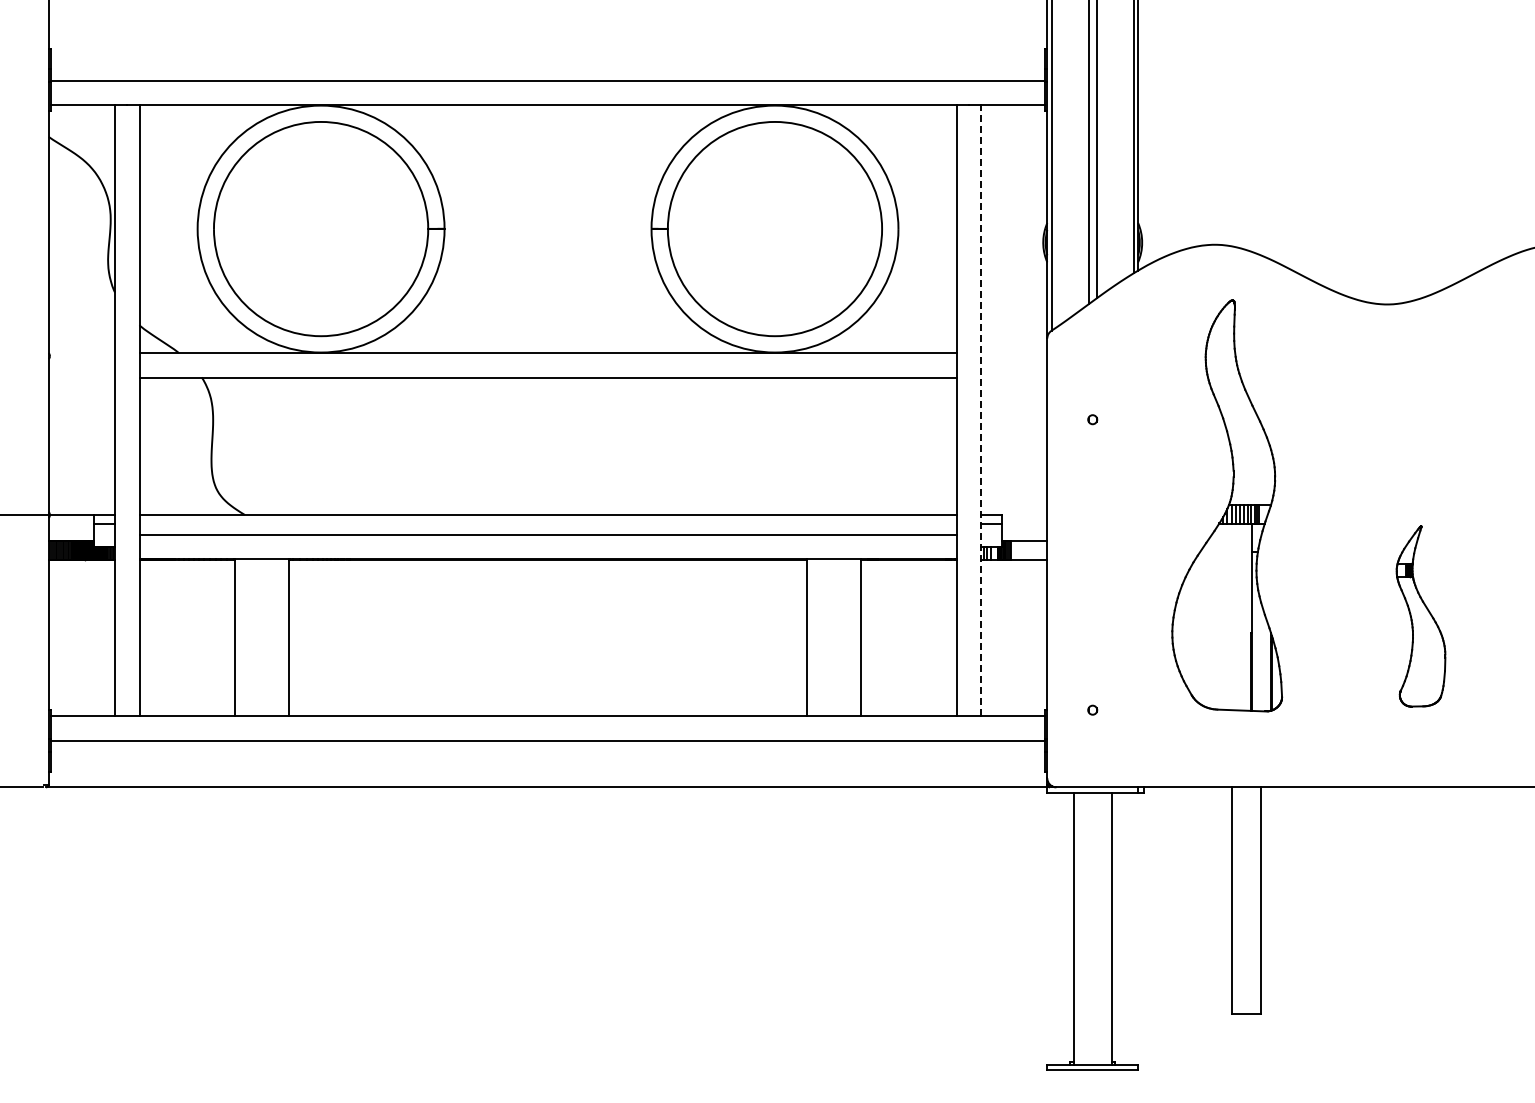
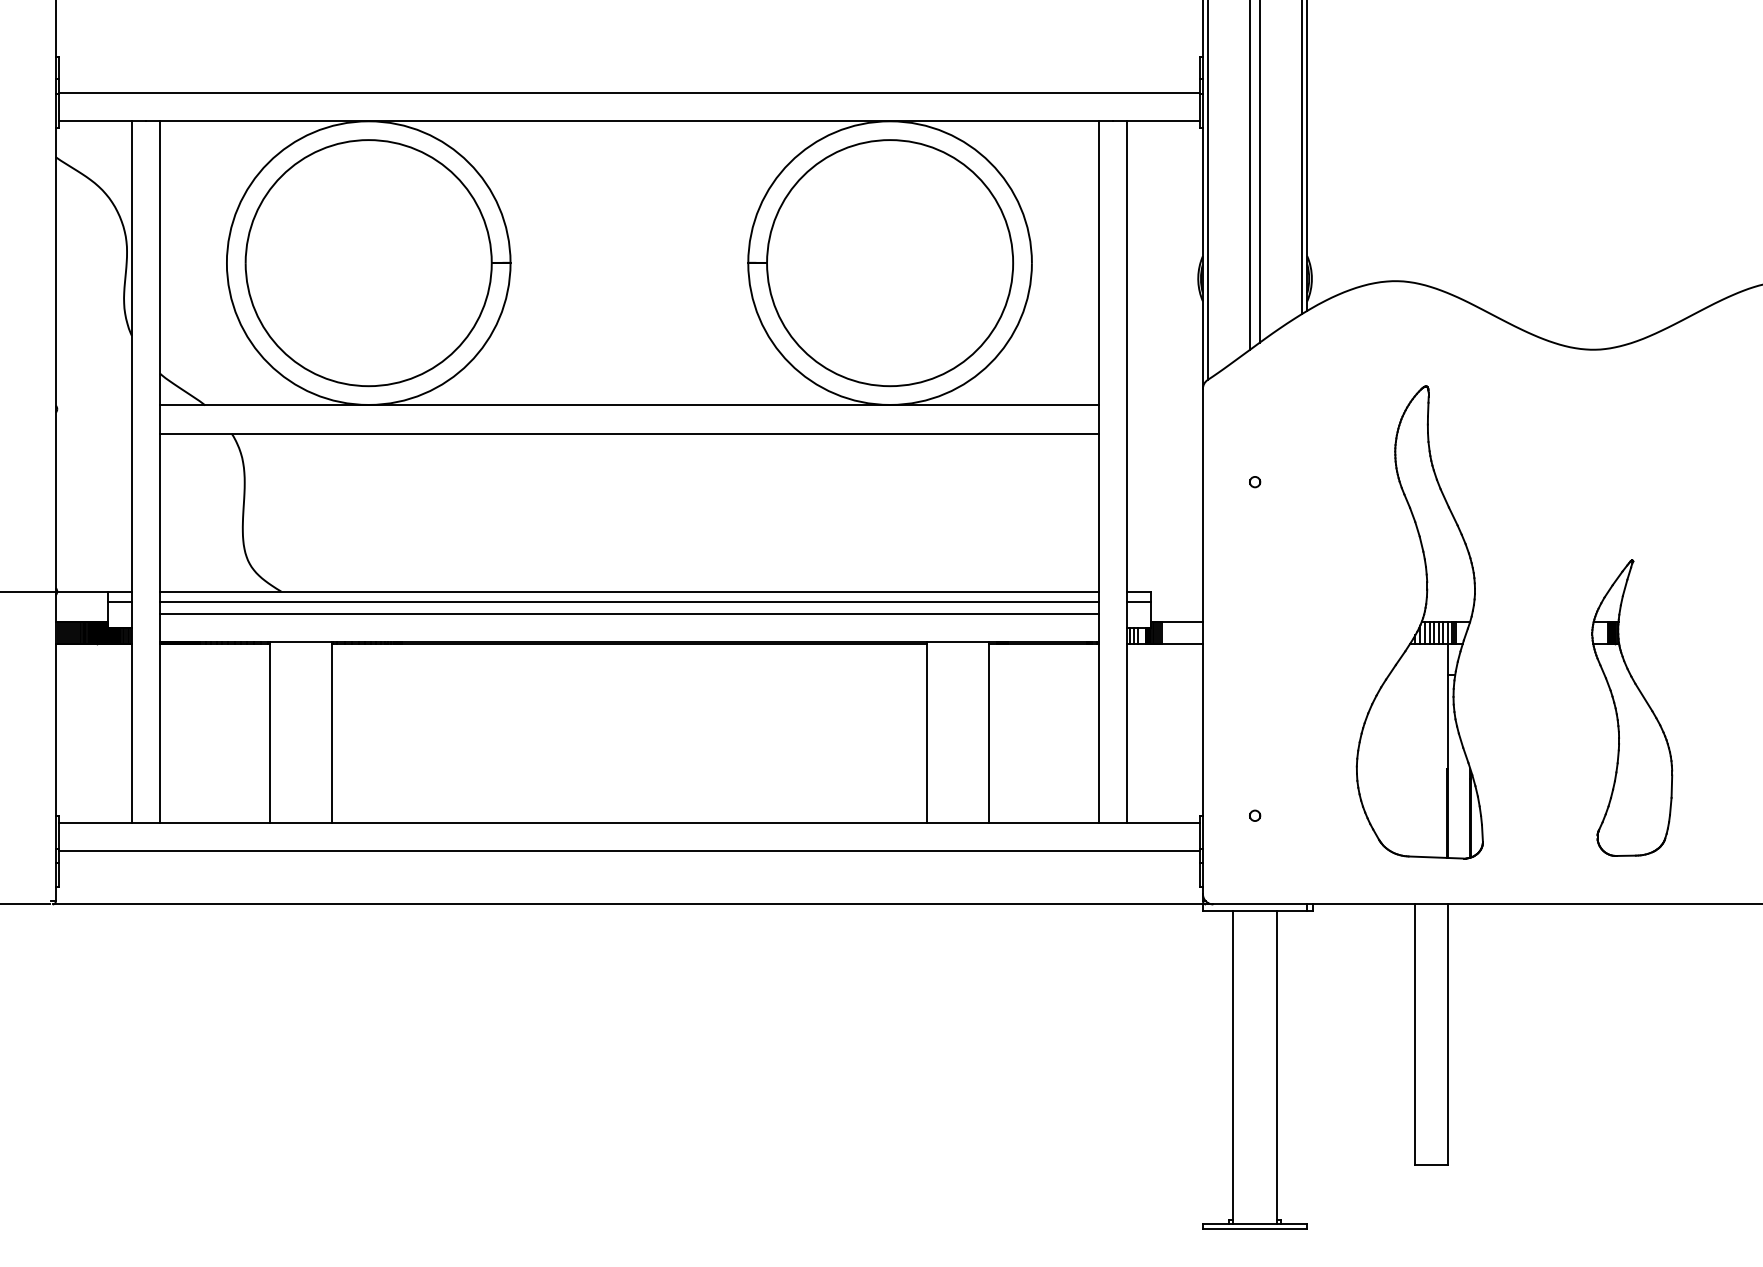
line: (981, 410) -> (1127, 471), dashed -> solid
part: (1227, 505) -> (1420, 622), moved
line: (547, 524) -> (628, 602), added
part: (1420, 616) -> (1631, 708), size x1.43

